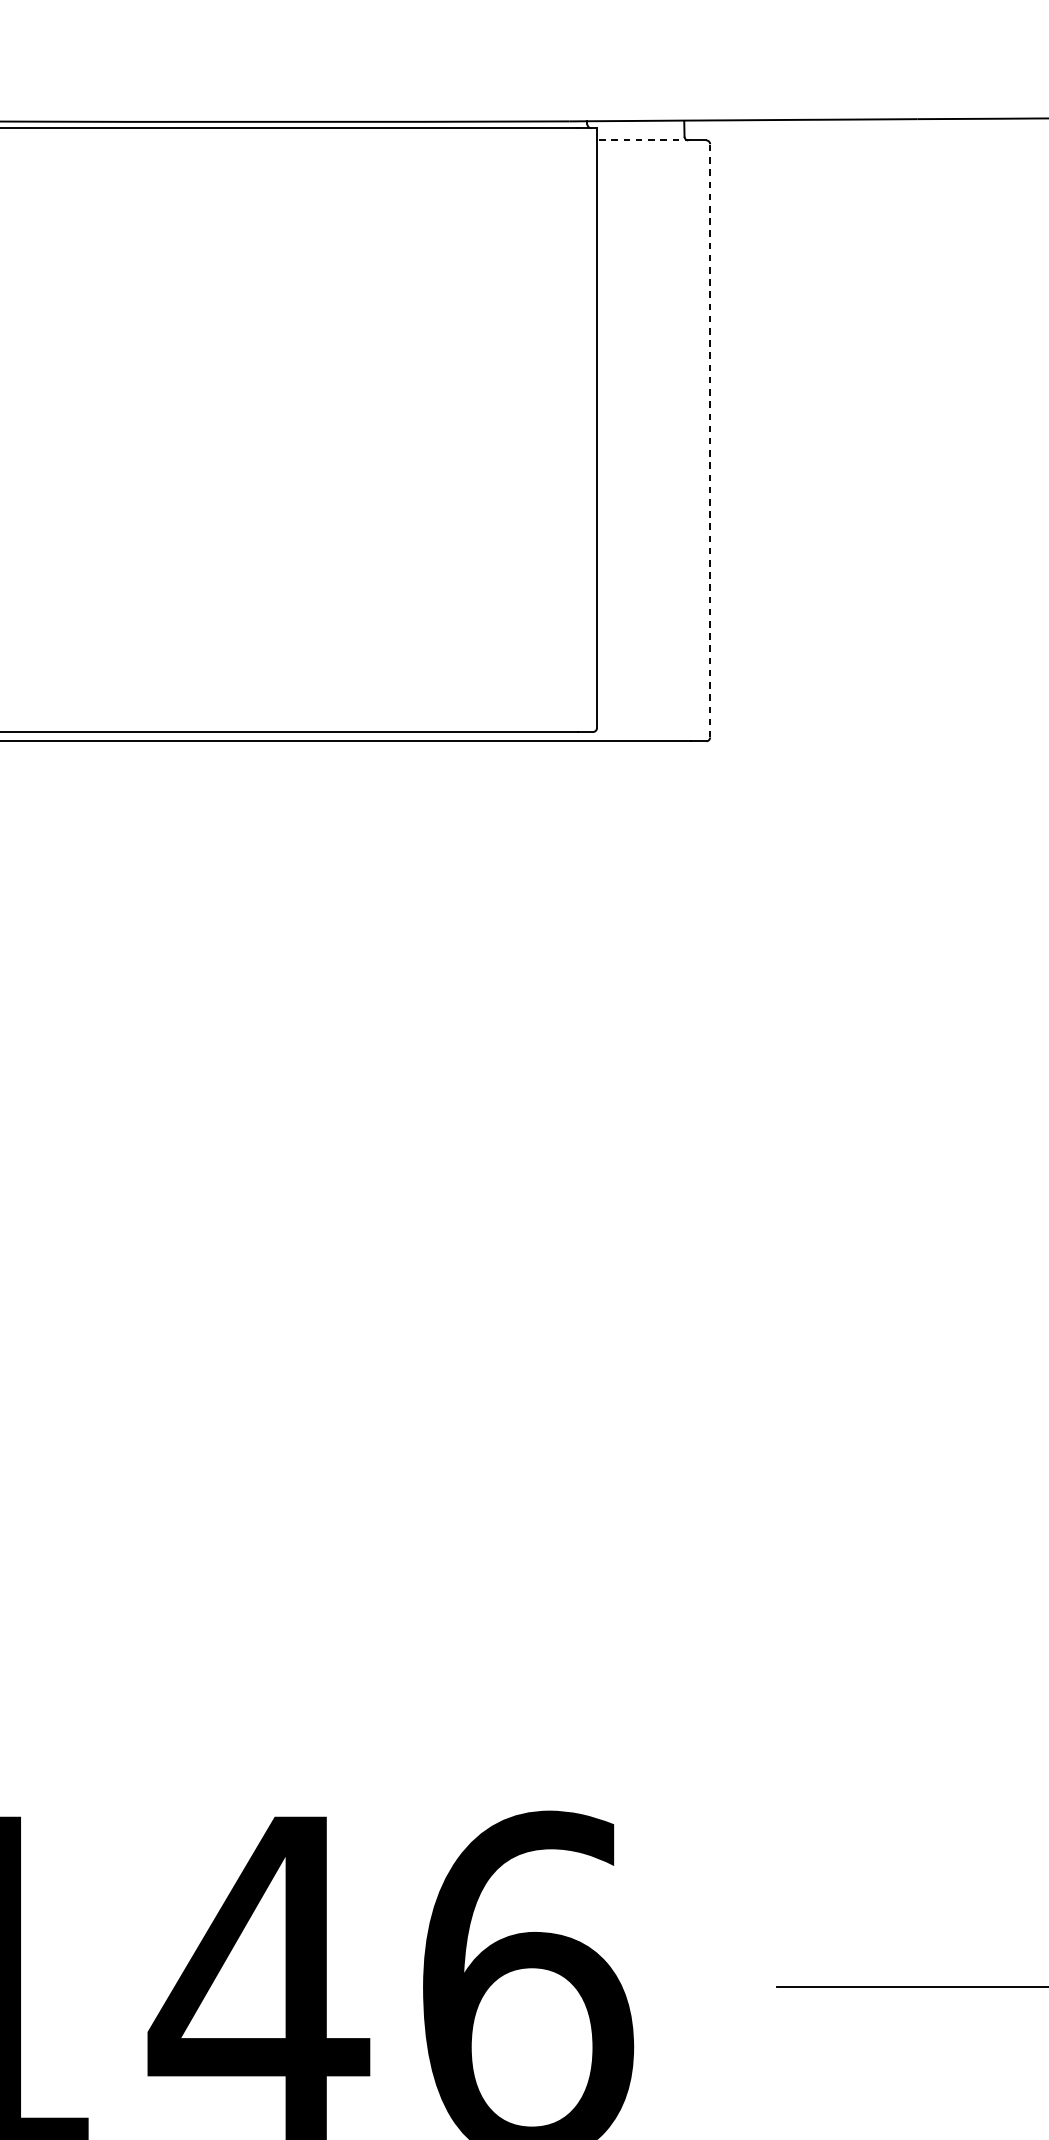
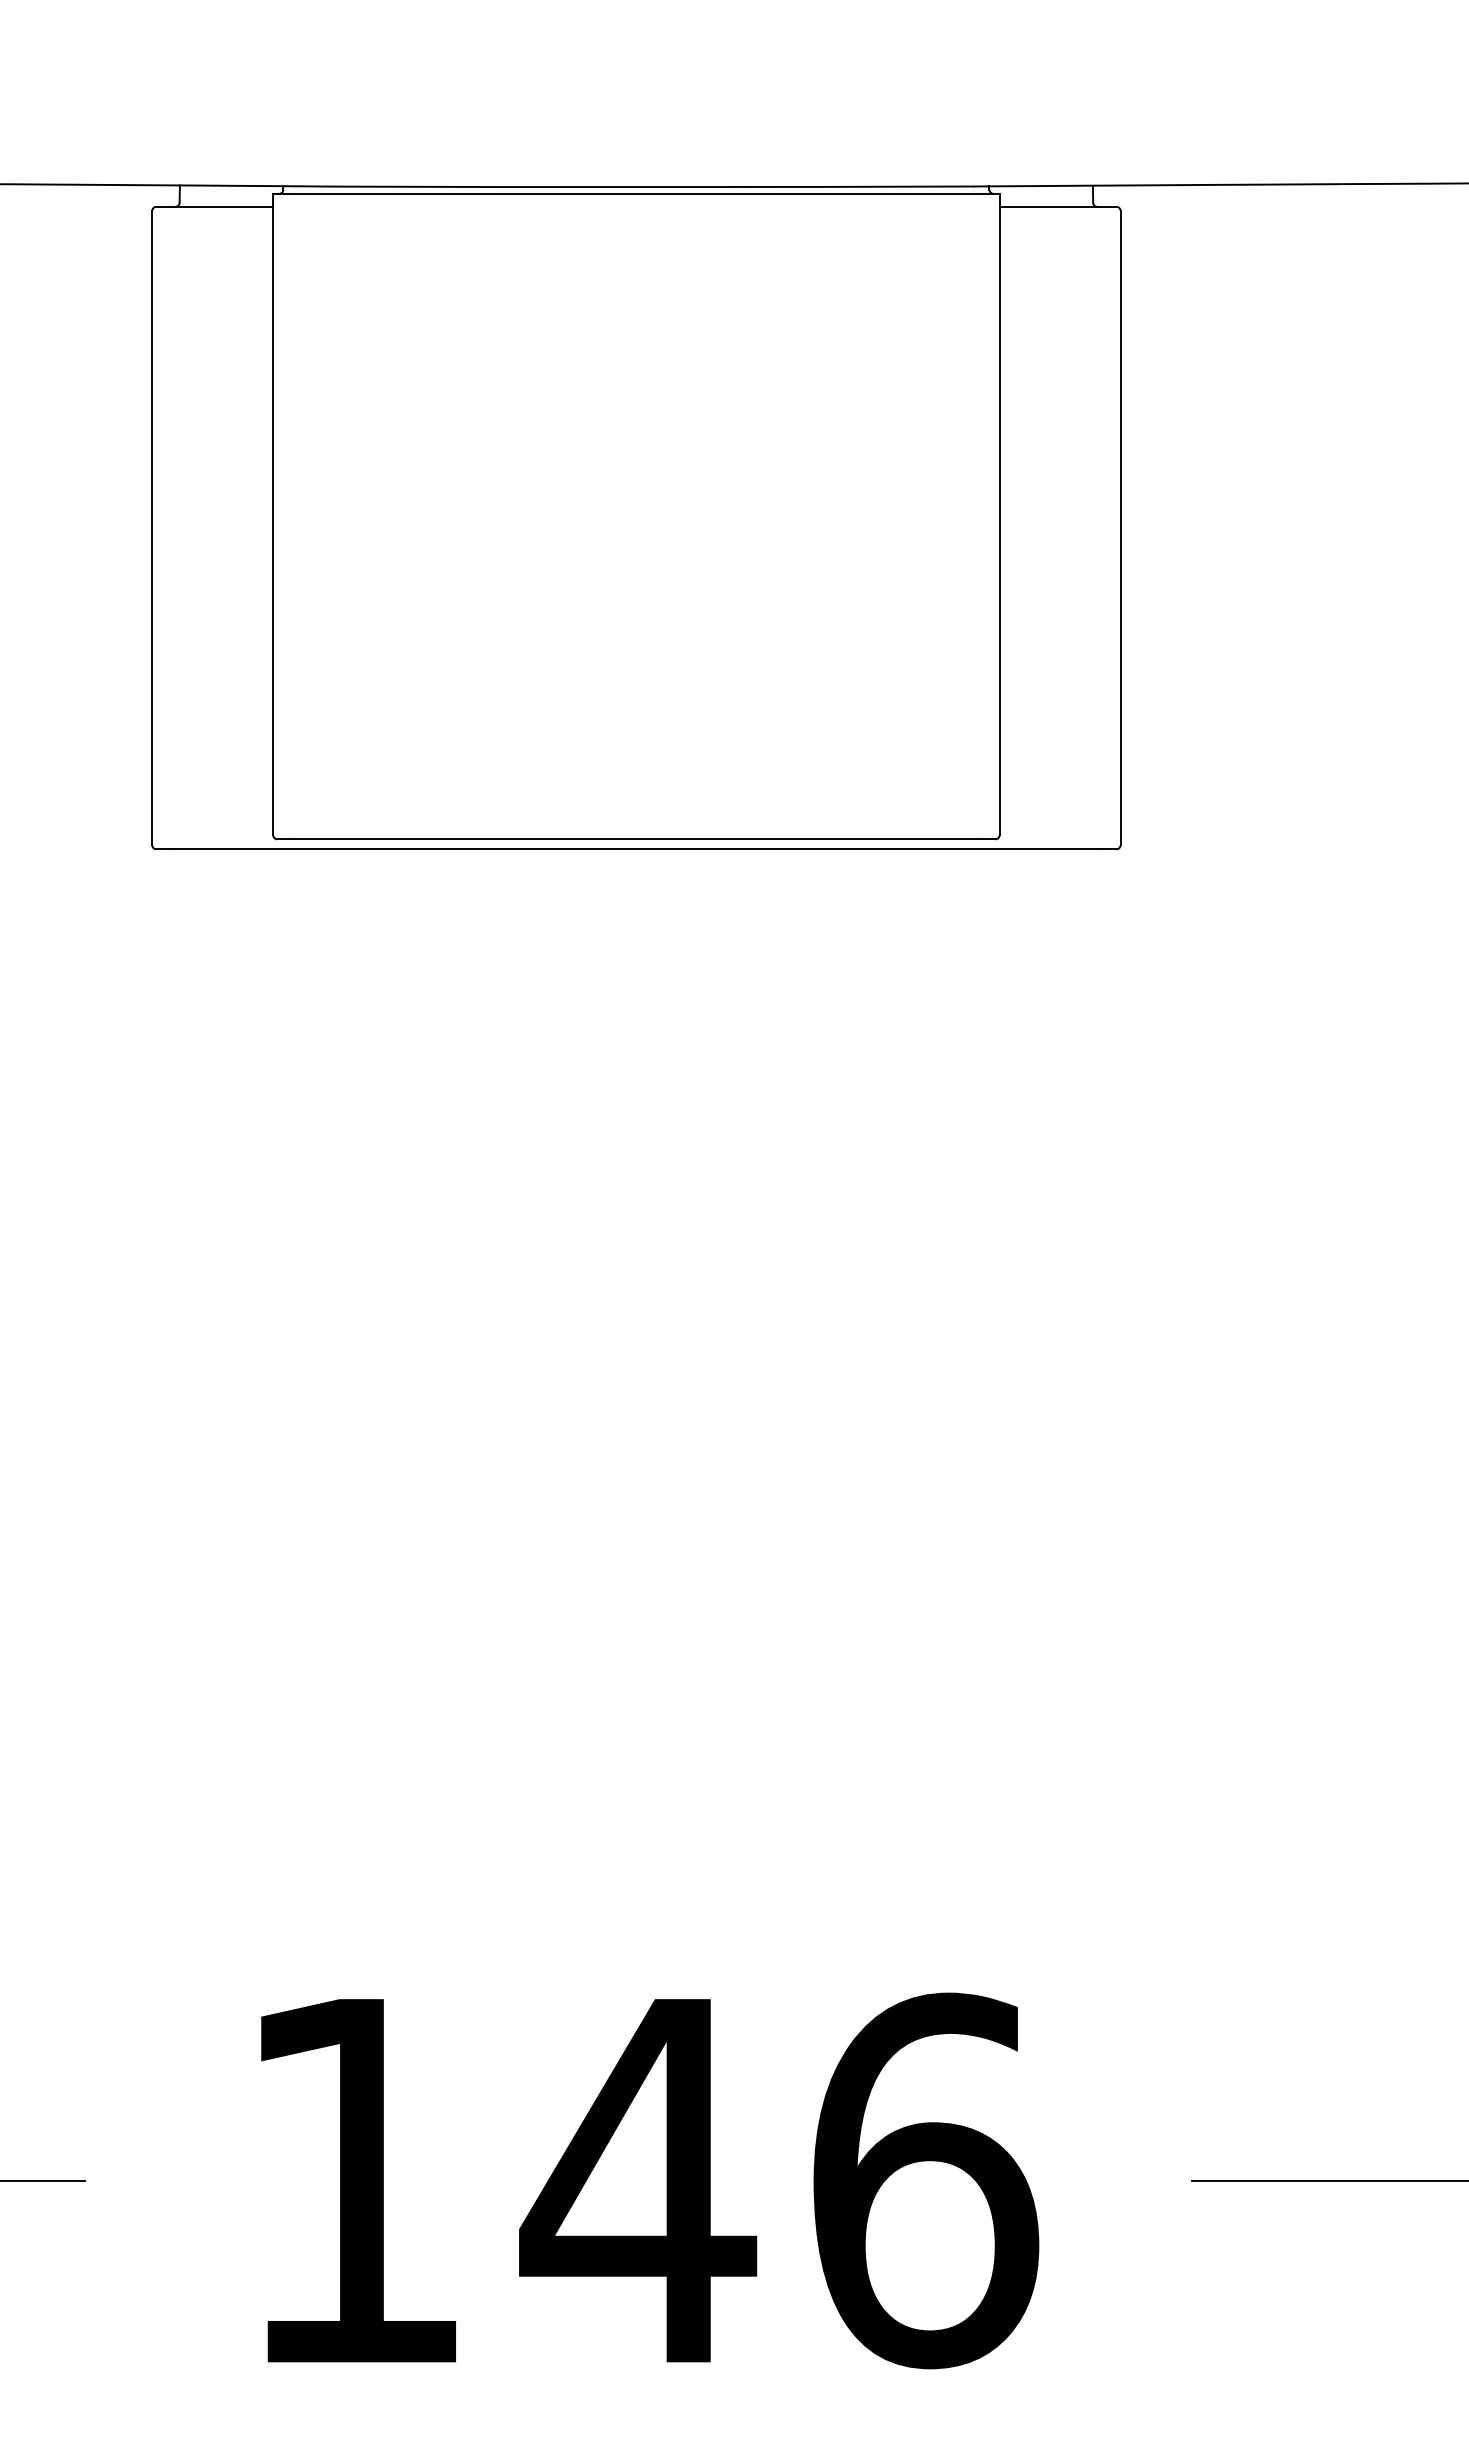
line: (643, 140) -> (1049, 206), dashed -> solid
line: (710, 440) -> (1120, 527), dashed -> solid

